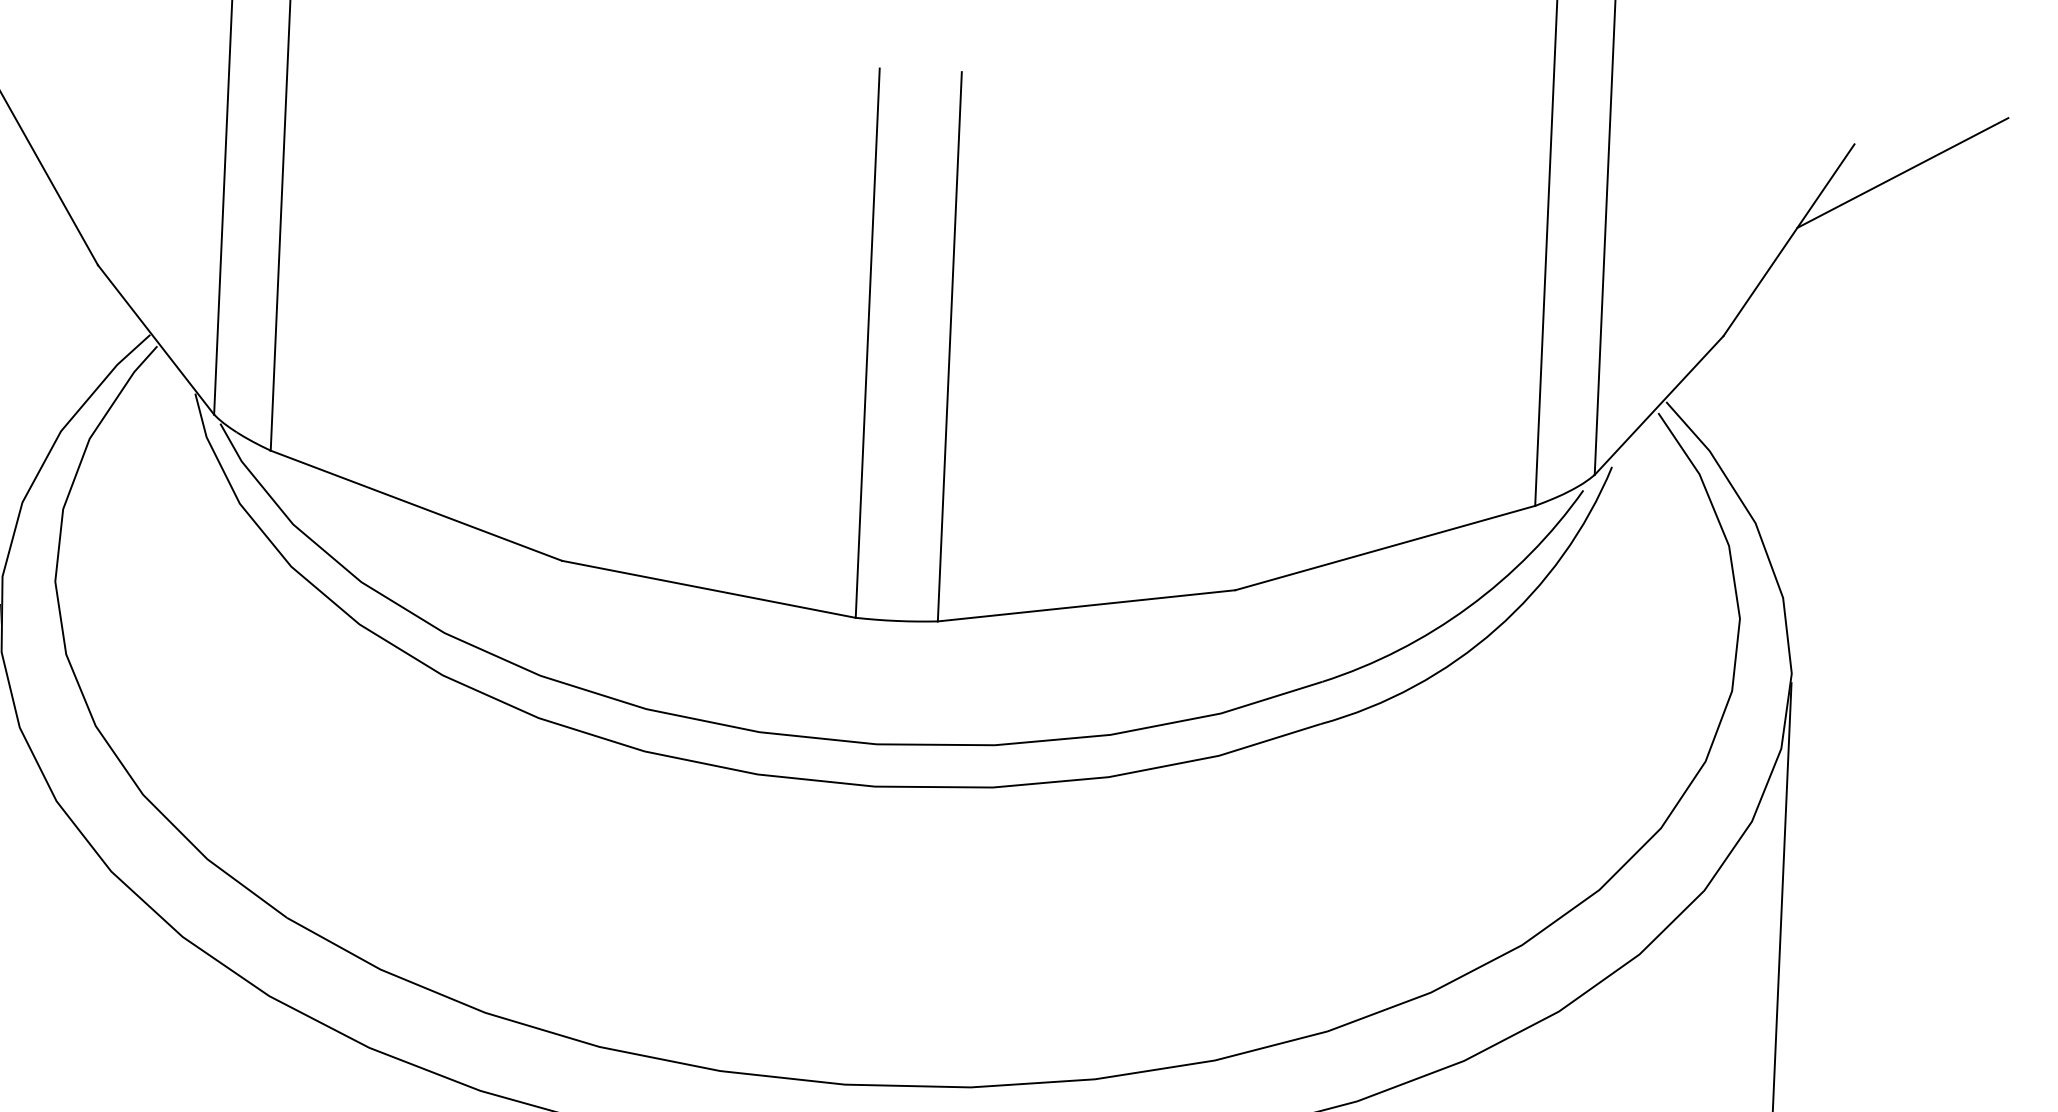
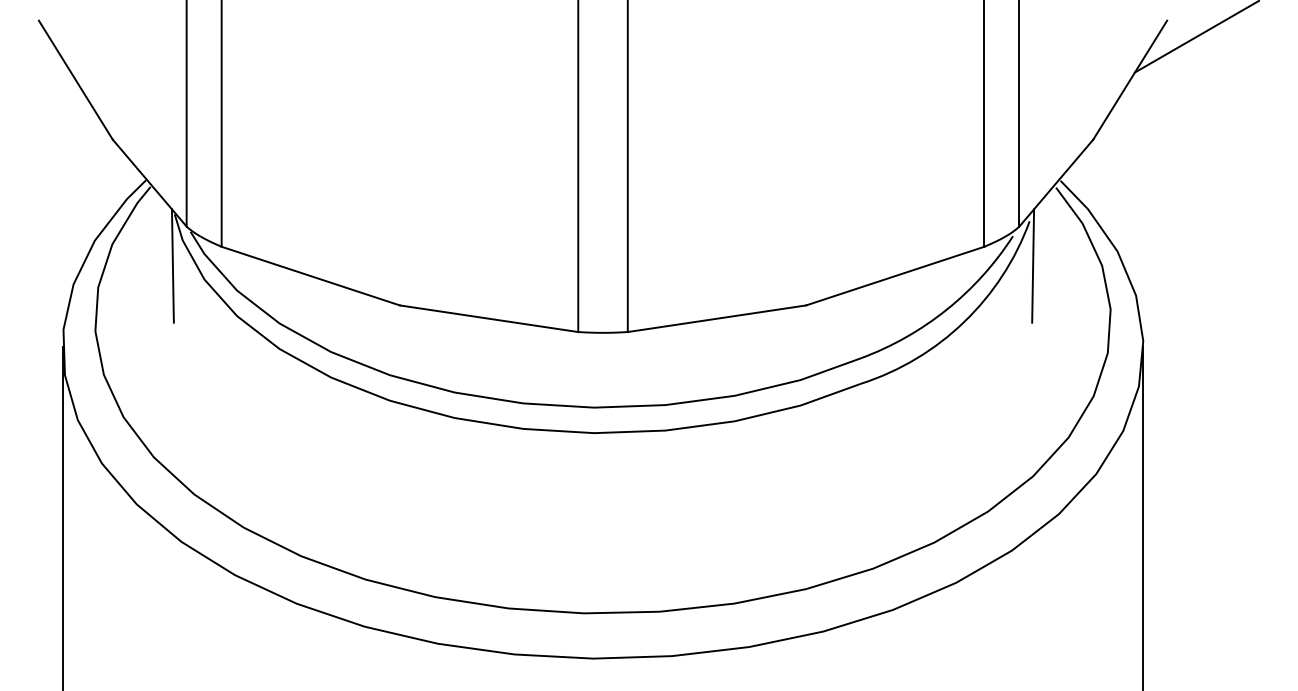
line: (187, 478) -> (172, 265), added
line: (1615, 540) -> (1033, 265), added

